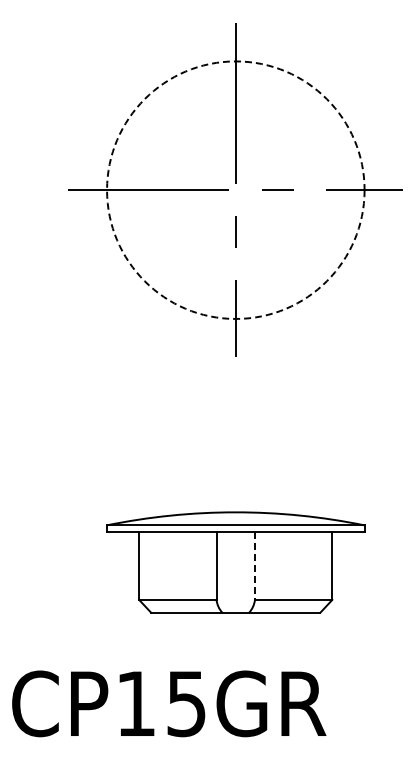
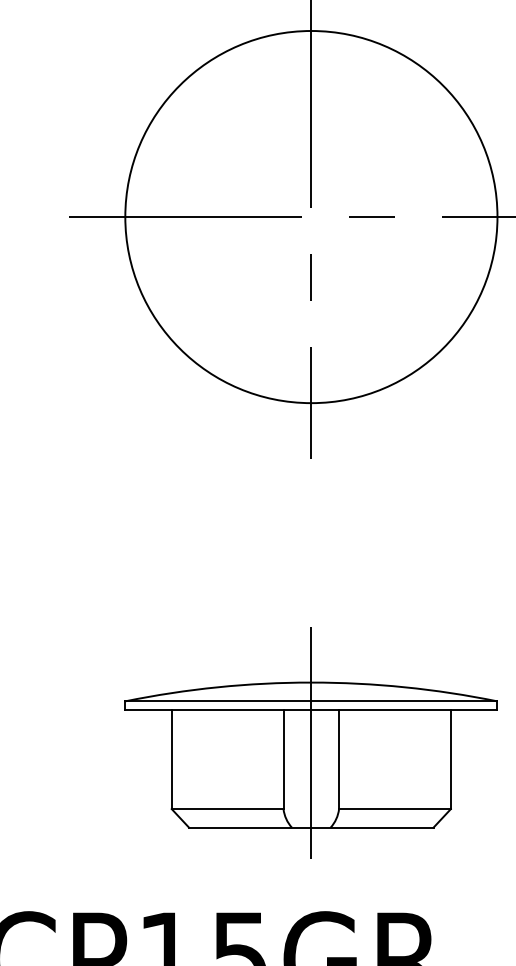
circle: (235, 189) -> (310, 216), dashed -> solid
line: (235, 562) -> (310, 755), added
line: (254, 566) -> (338, 760), dashed -> solid

